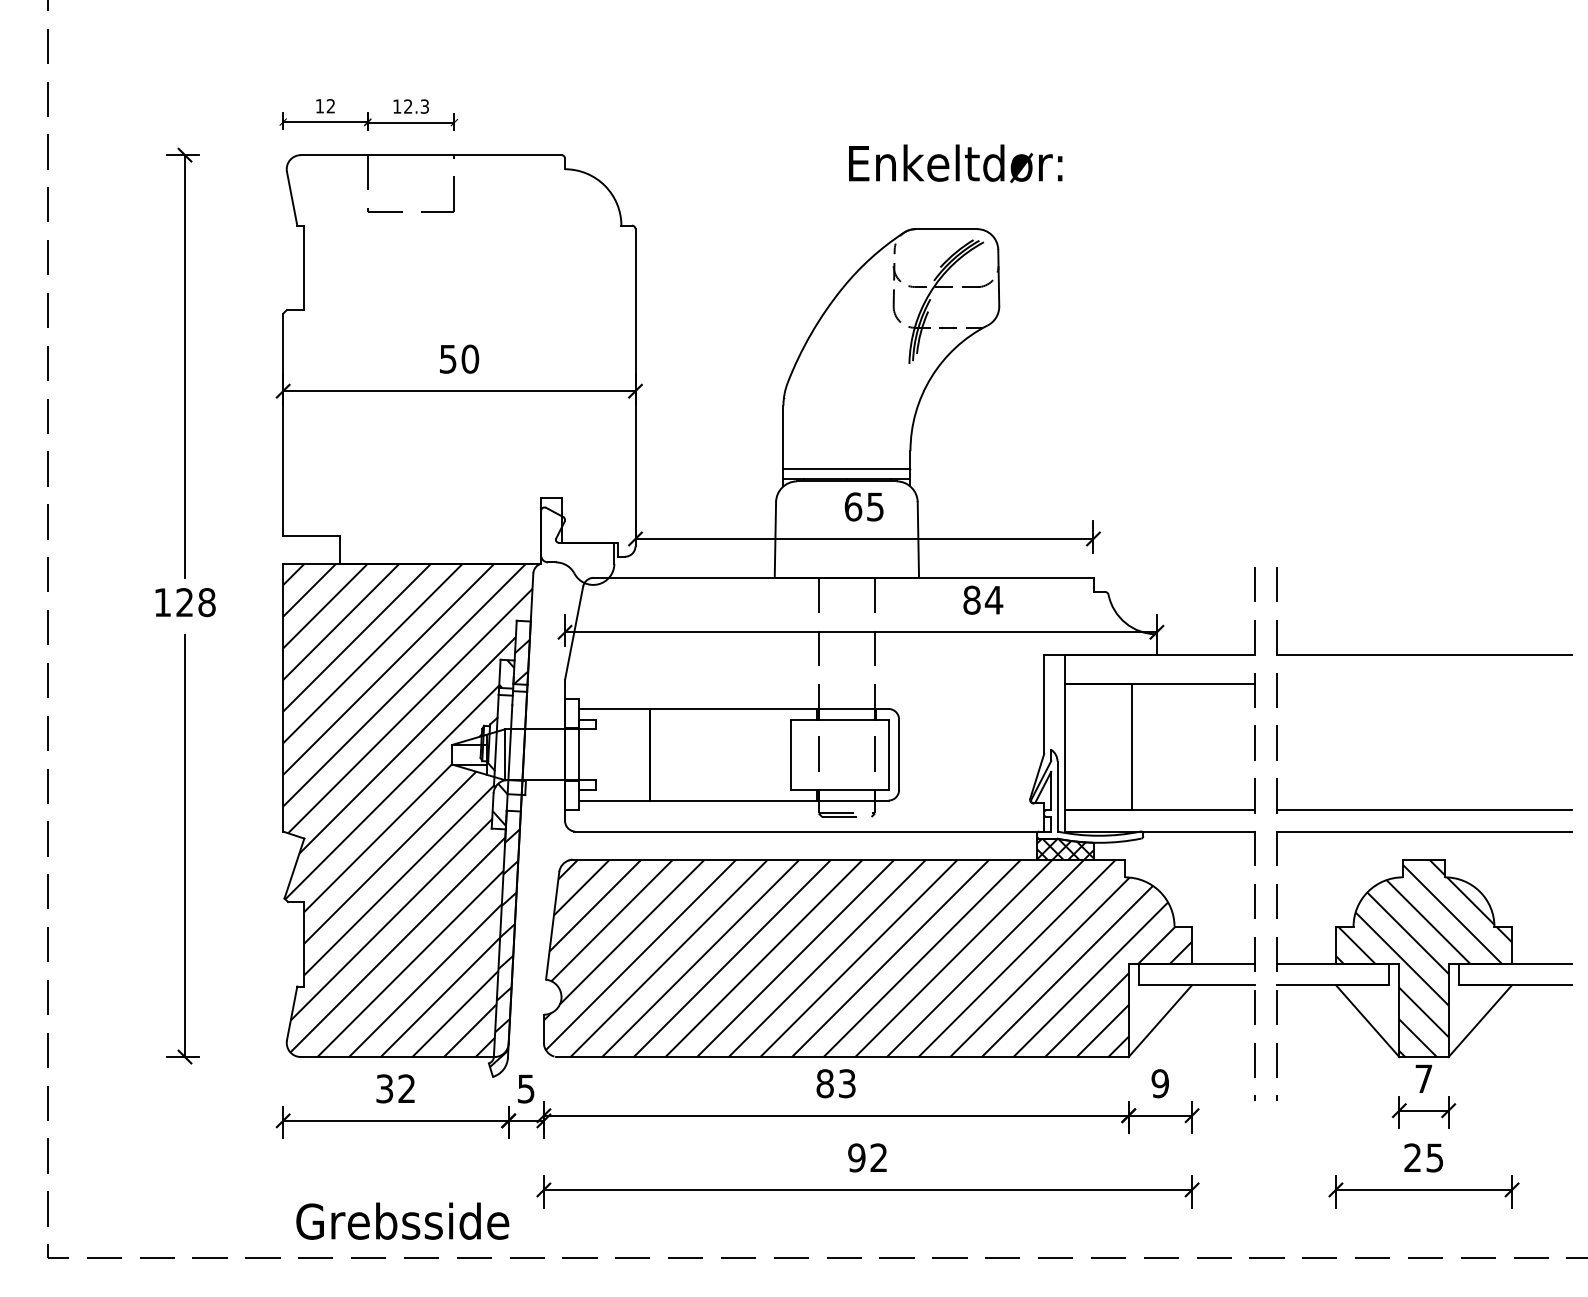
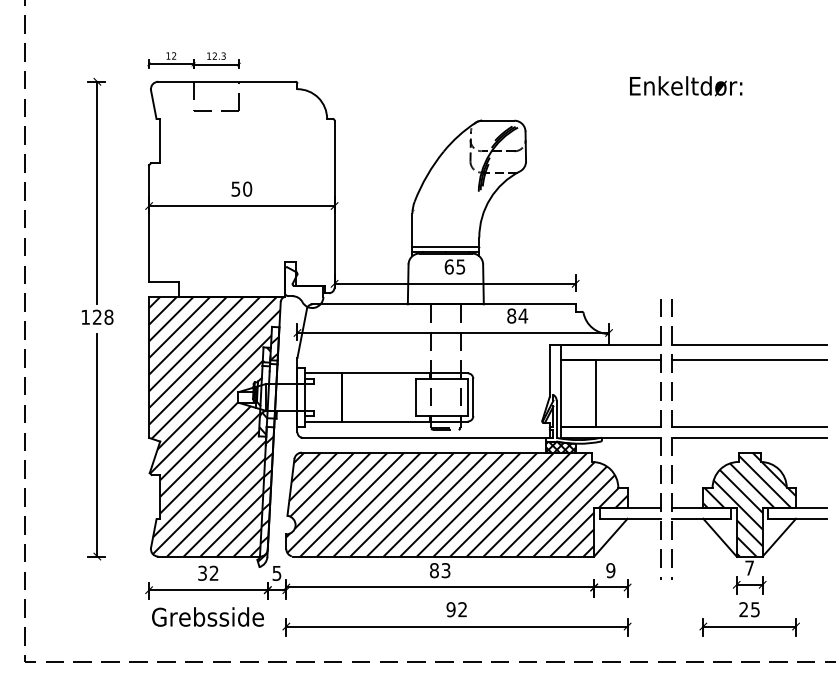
text: (956, 164) -> (686, 86), moved
line: (1423, 682) -> (749, 359), added
text: (401, 1220) -> (207, 616), moved

